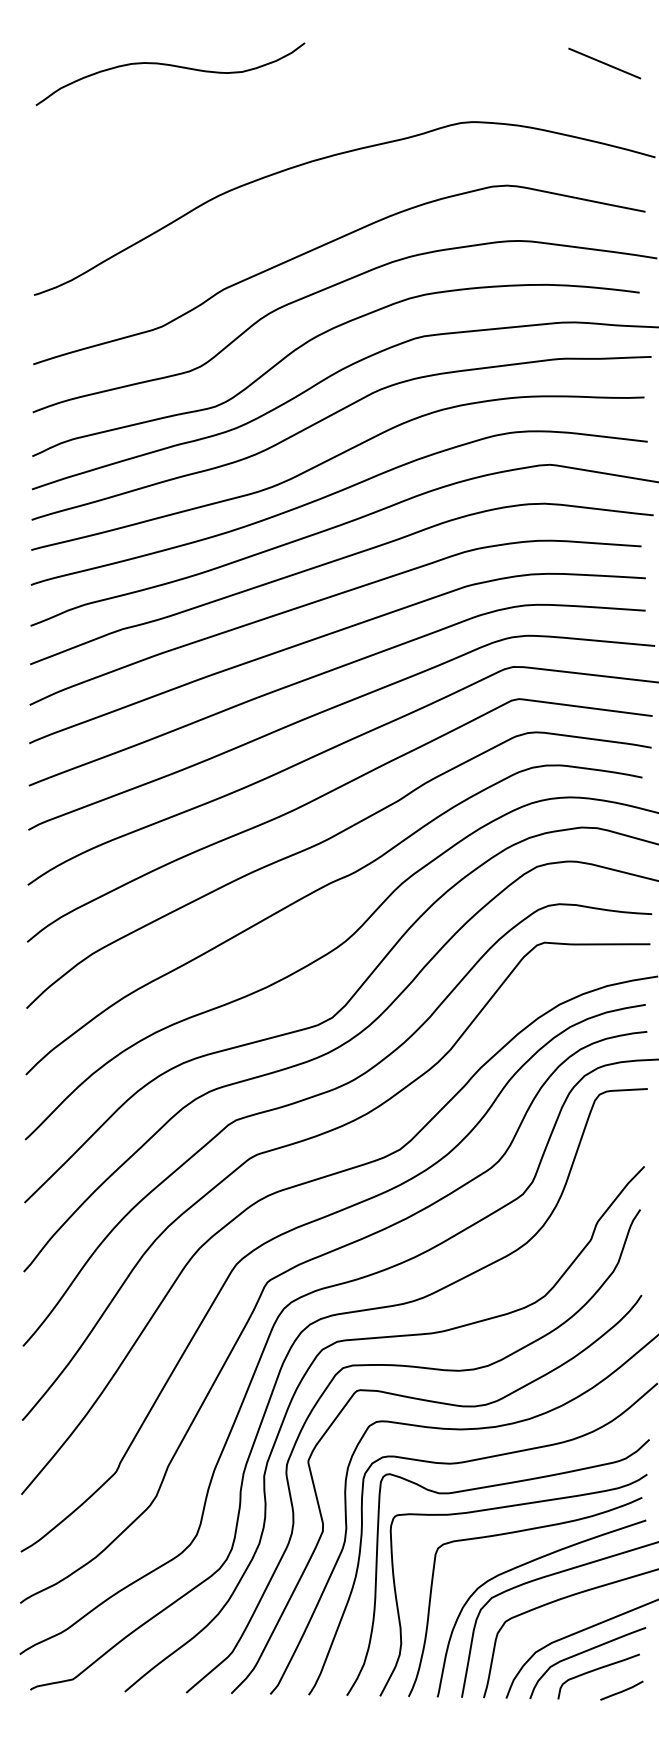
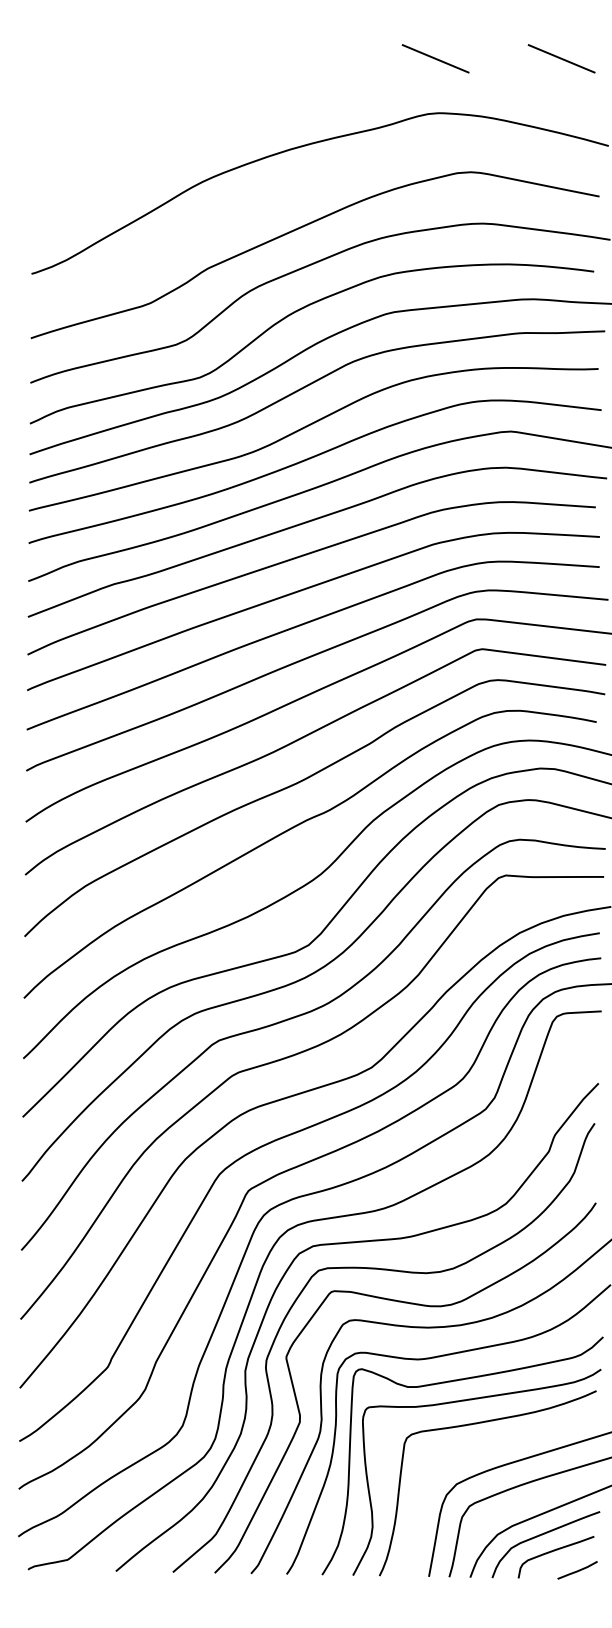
line: (468, 63) -> (435, 58), added
curve: (170, 66) -> (158, 61), removed
curve: (523, 1565) -> (486, 1454), removed

